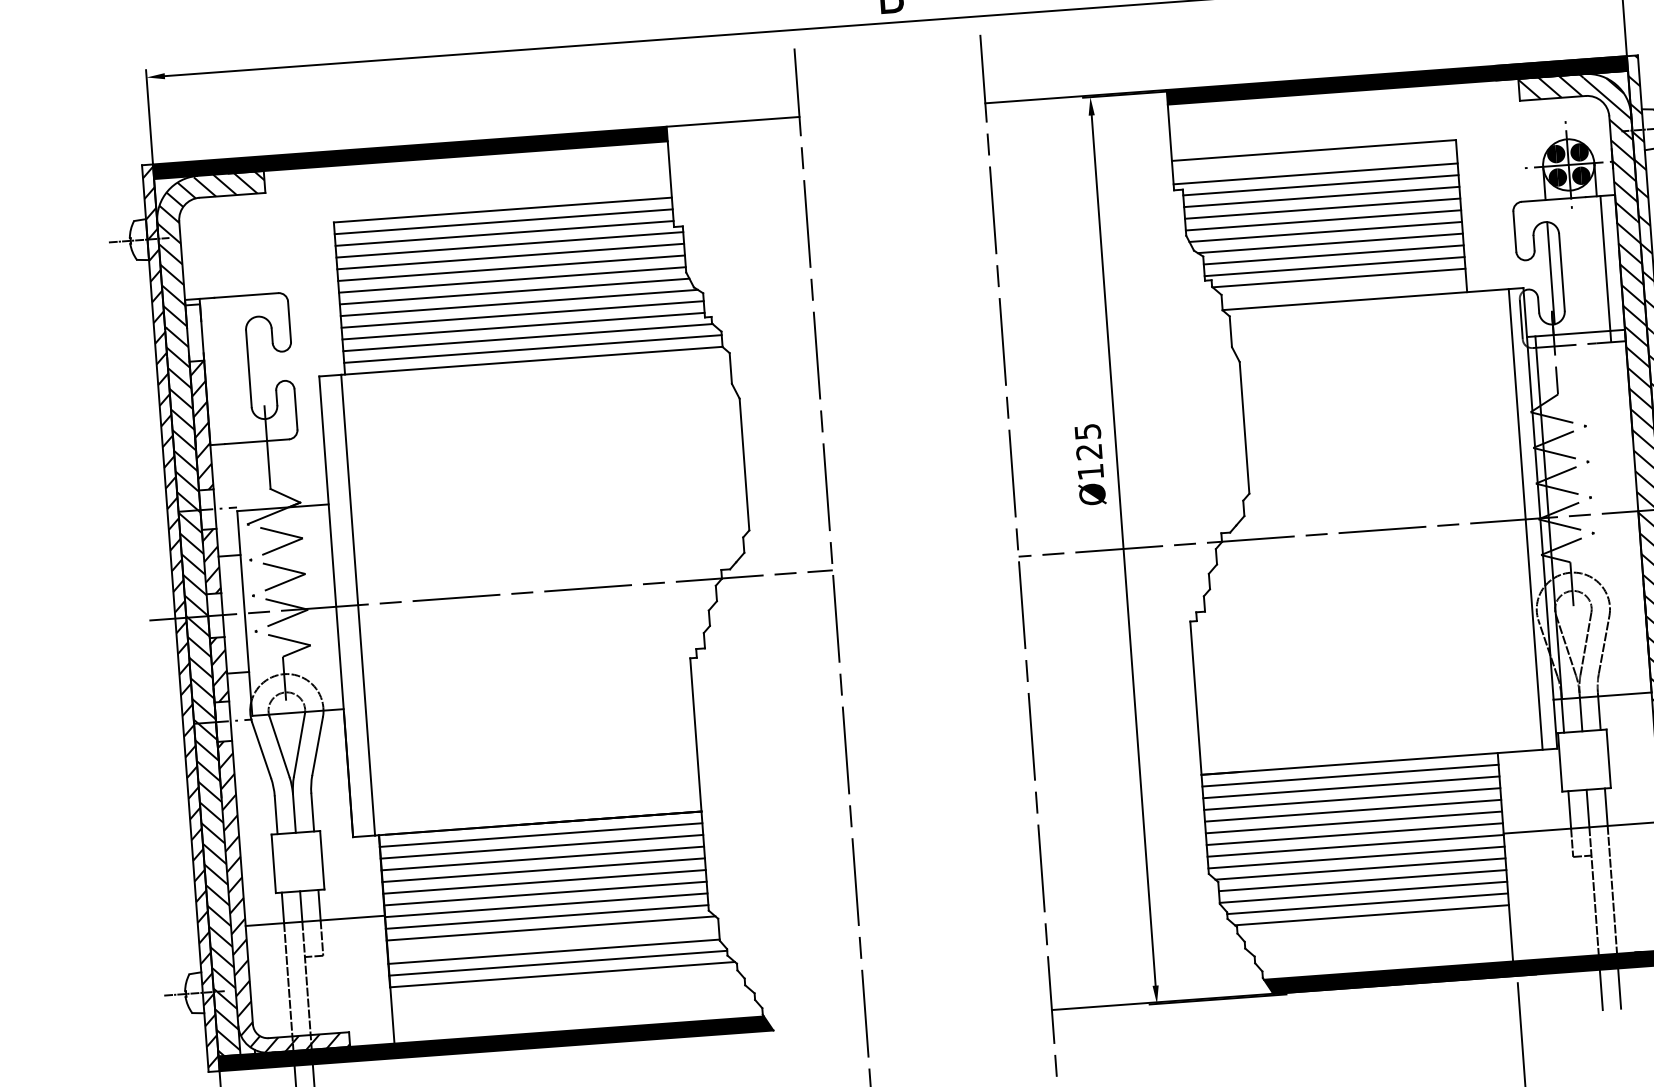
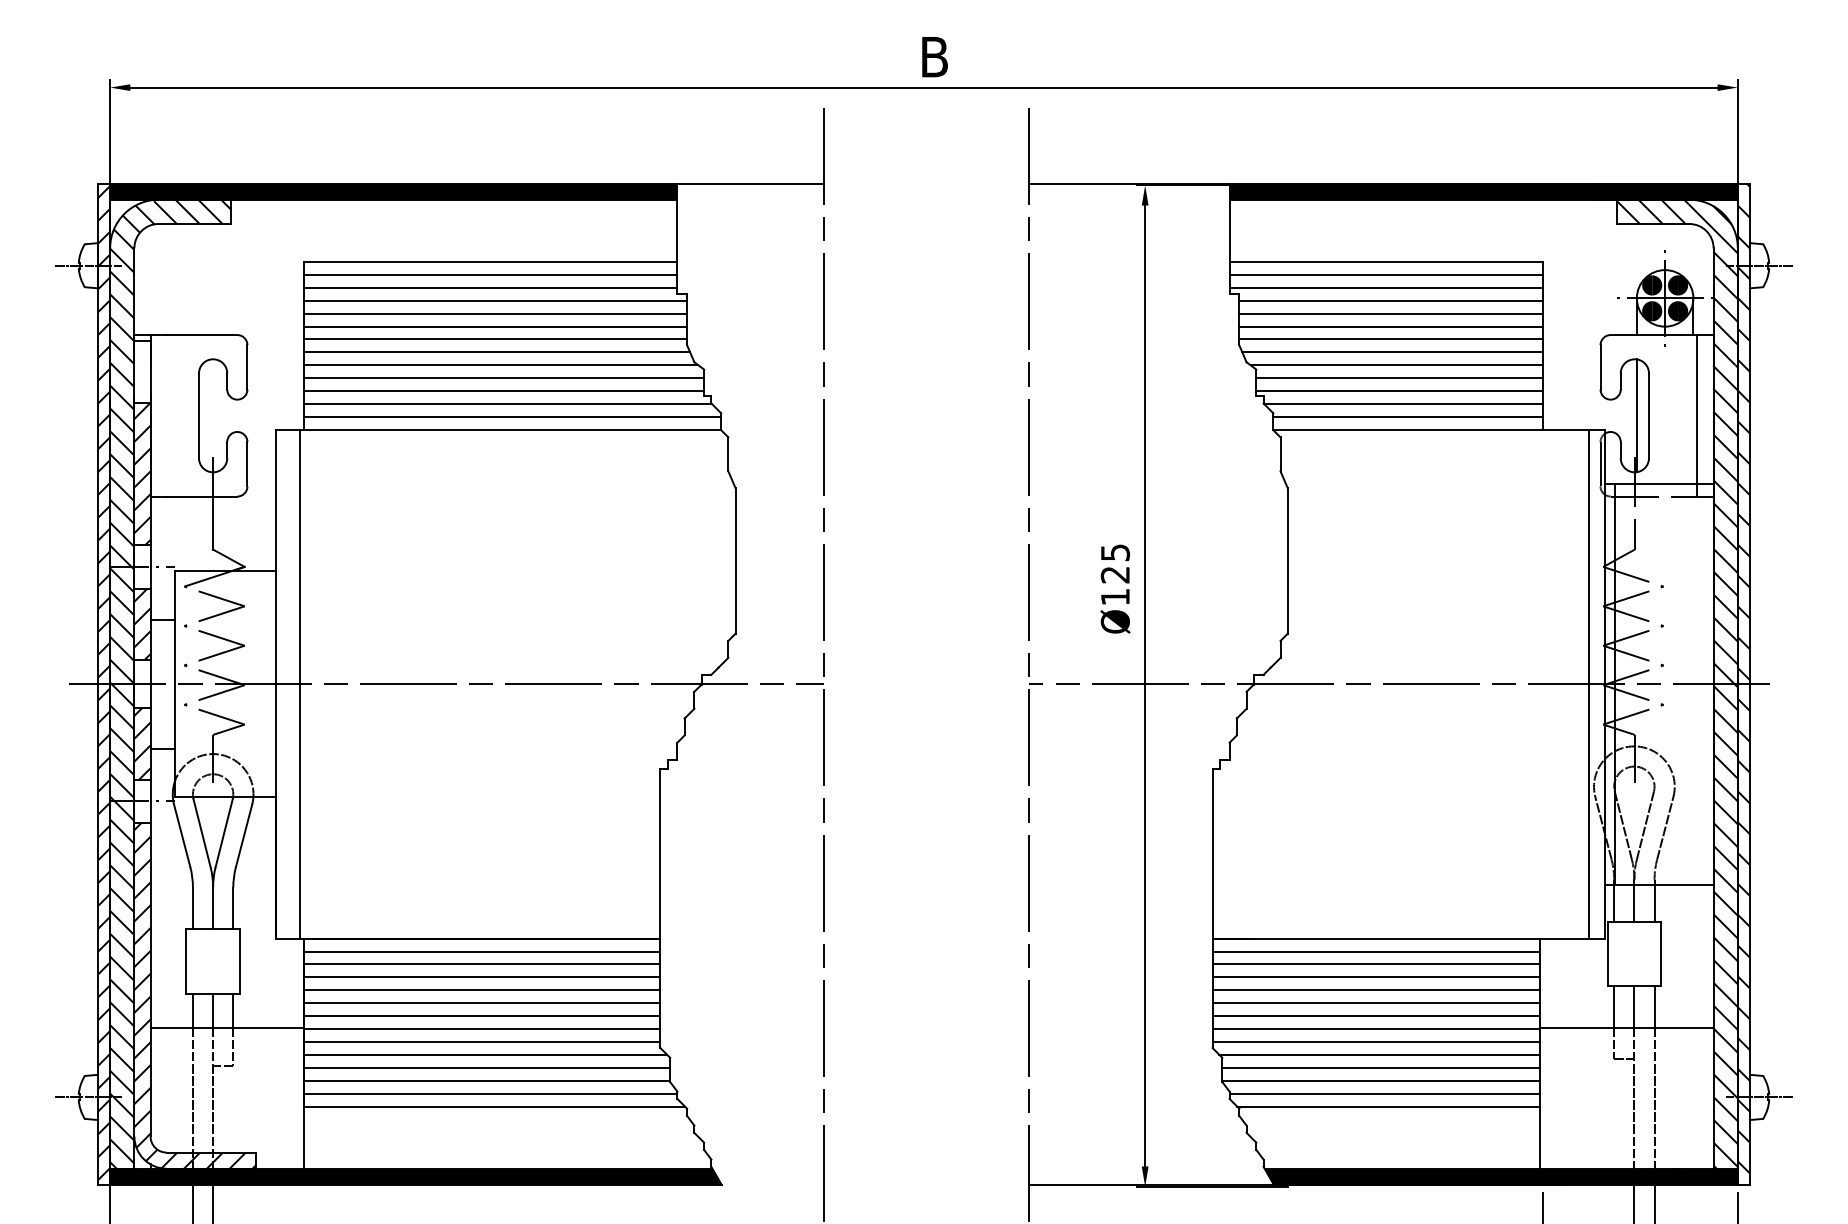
line: (1314, 161) -> (1386, 274), added
line: (1344, 288) -> (1408, 416), added
line: (553, 939) -> (487, 1067), added

